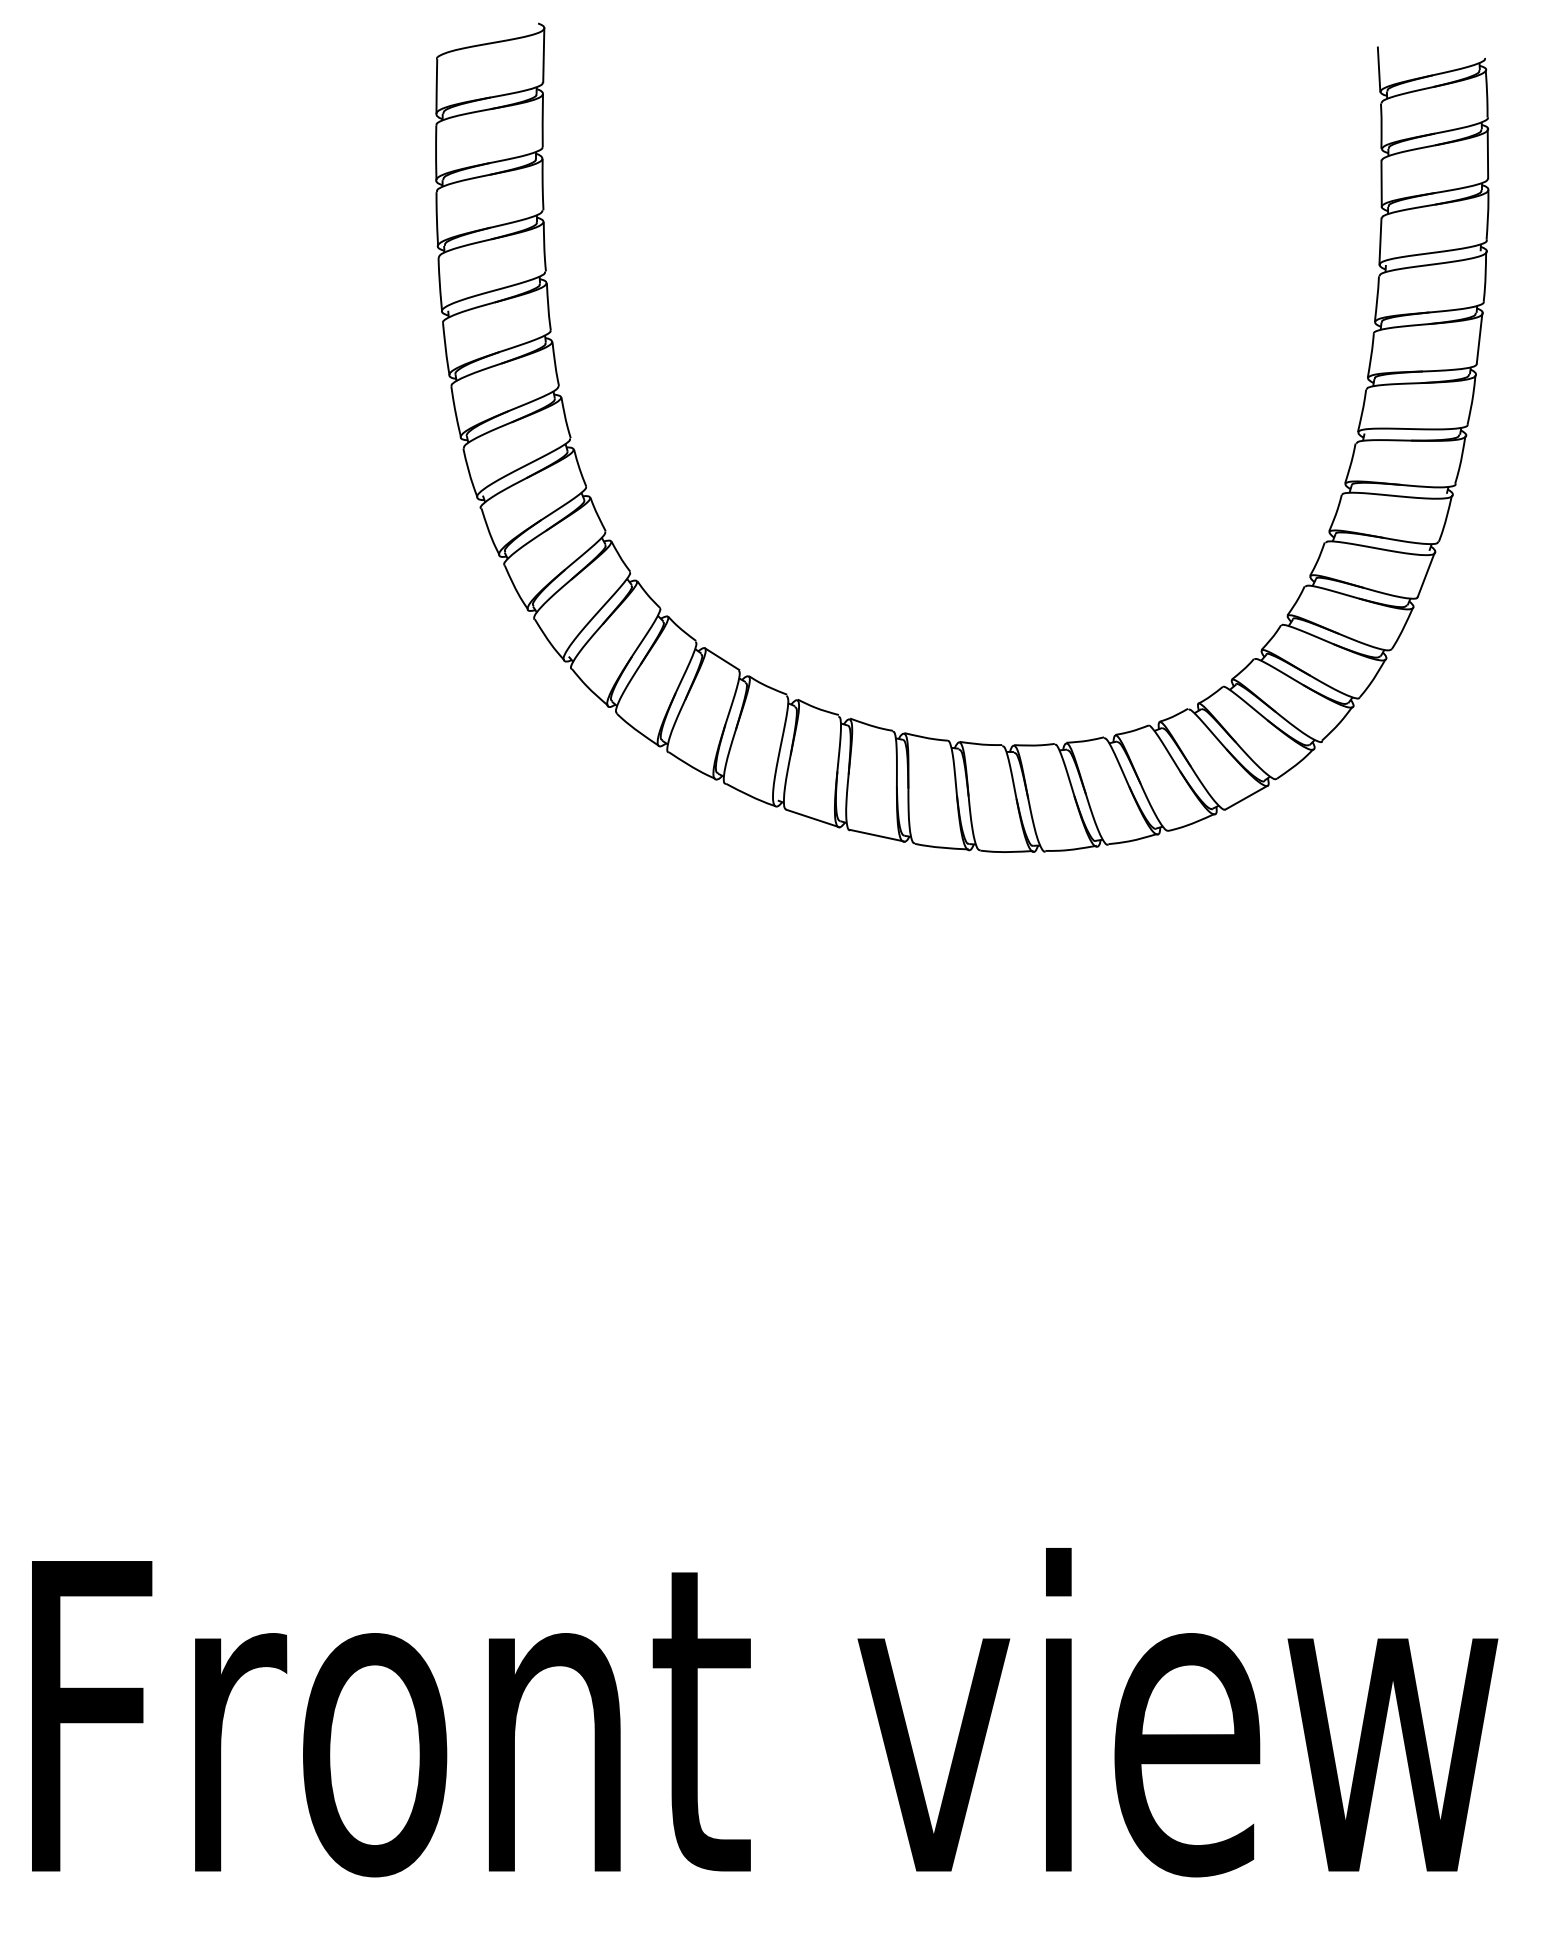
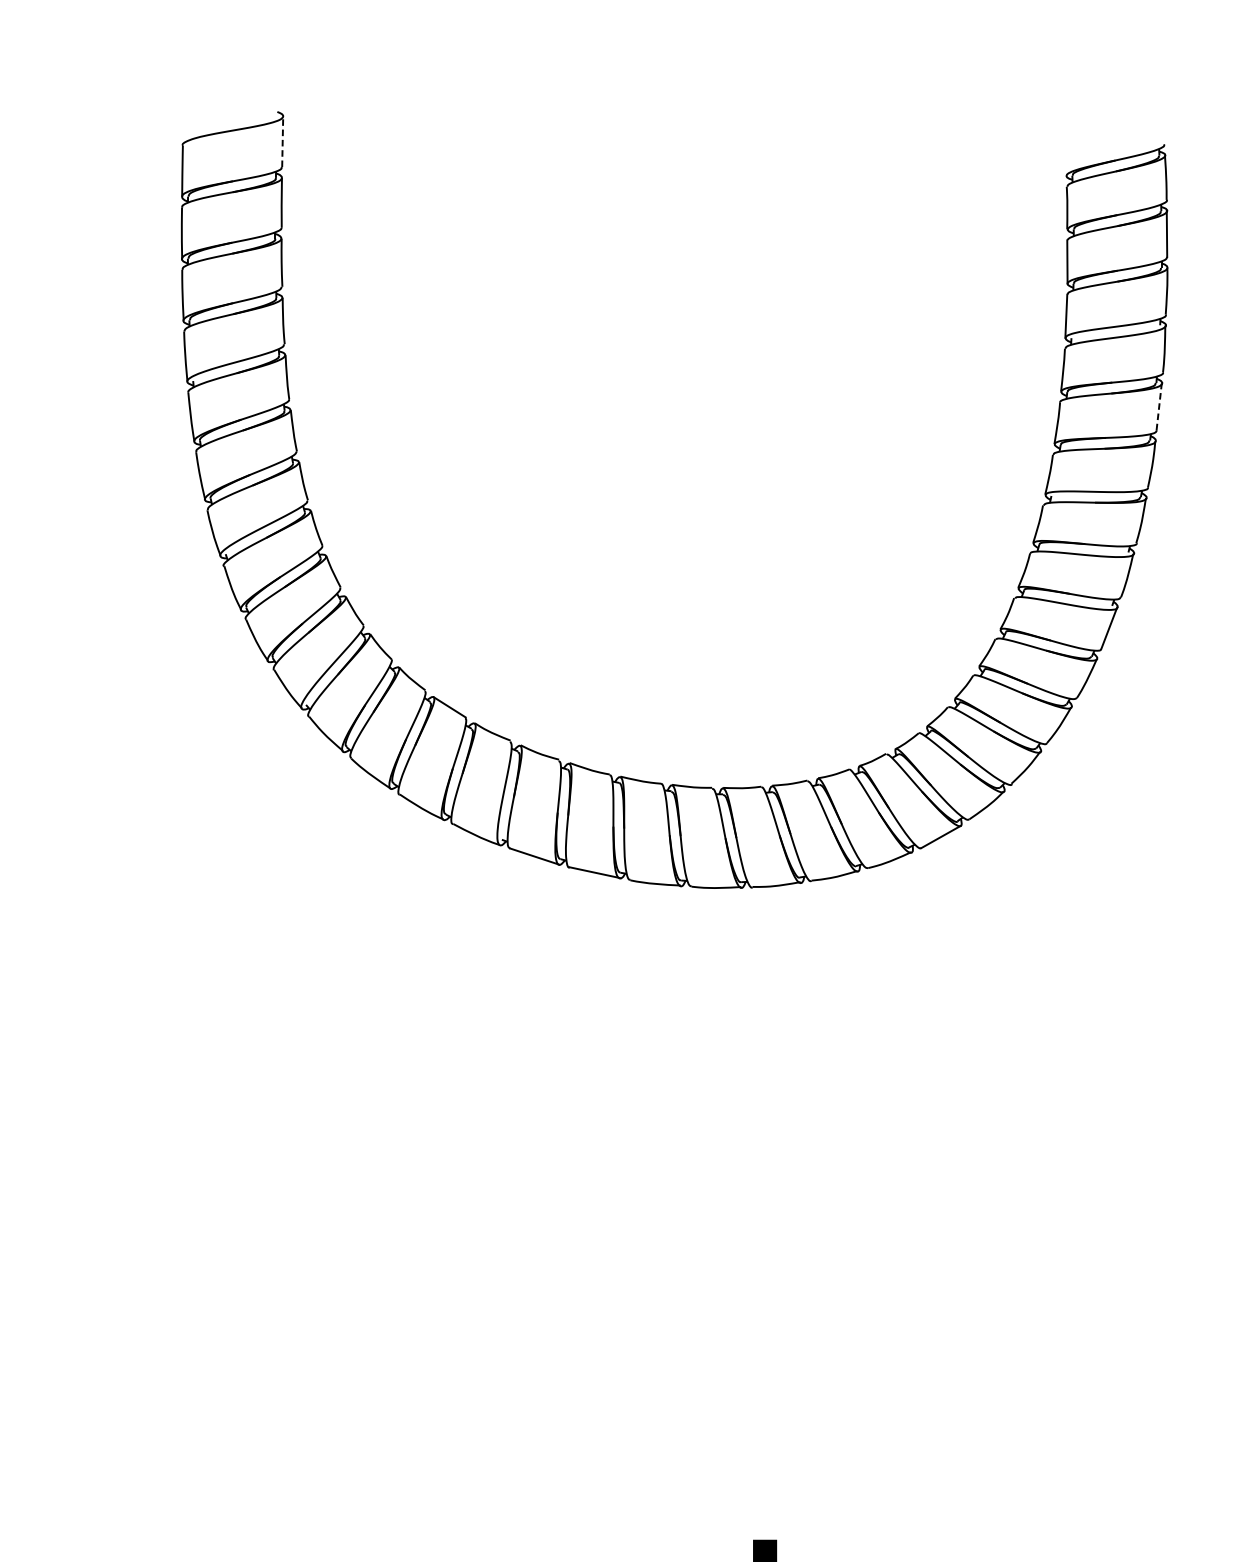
line: (543, 55) -> (282, 141), solid -> dashed
line: (1378, 69) -> (1064, 155), removed
line: (1479, 337) -> (1159, 406), solid -> dashed

